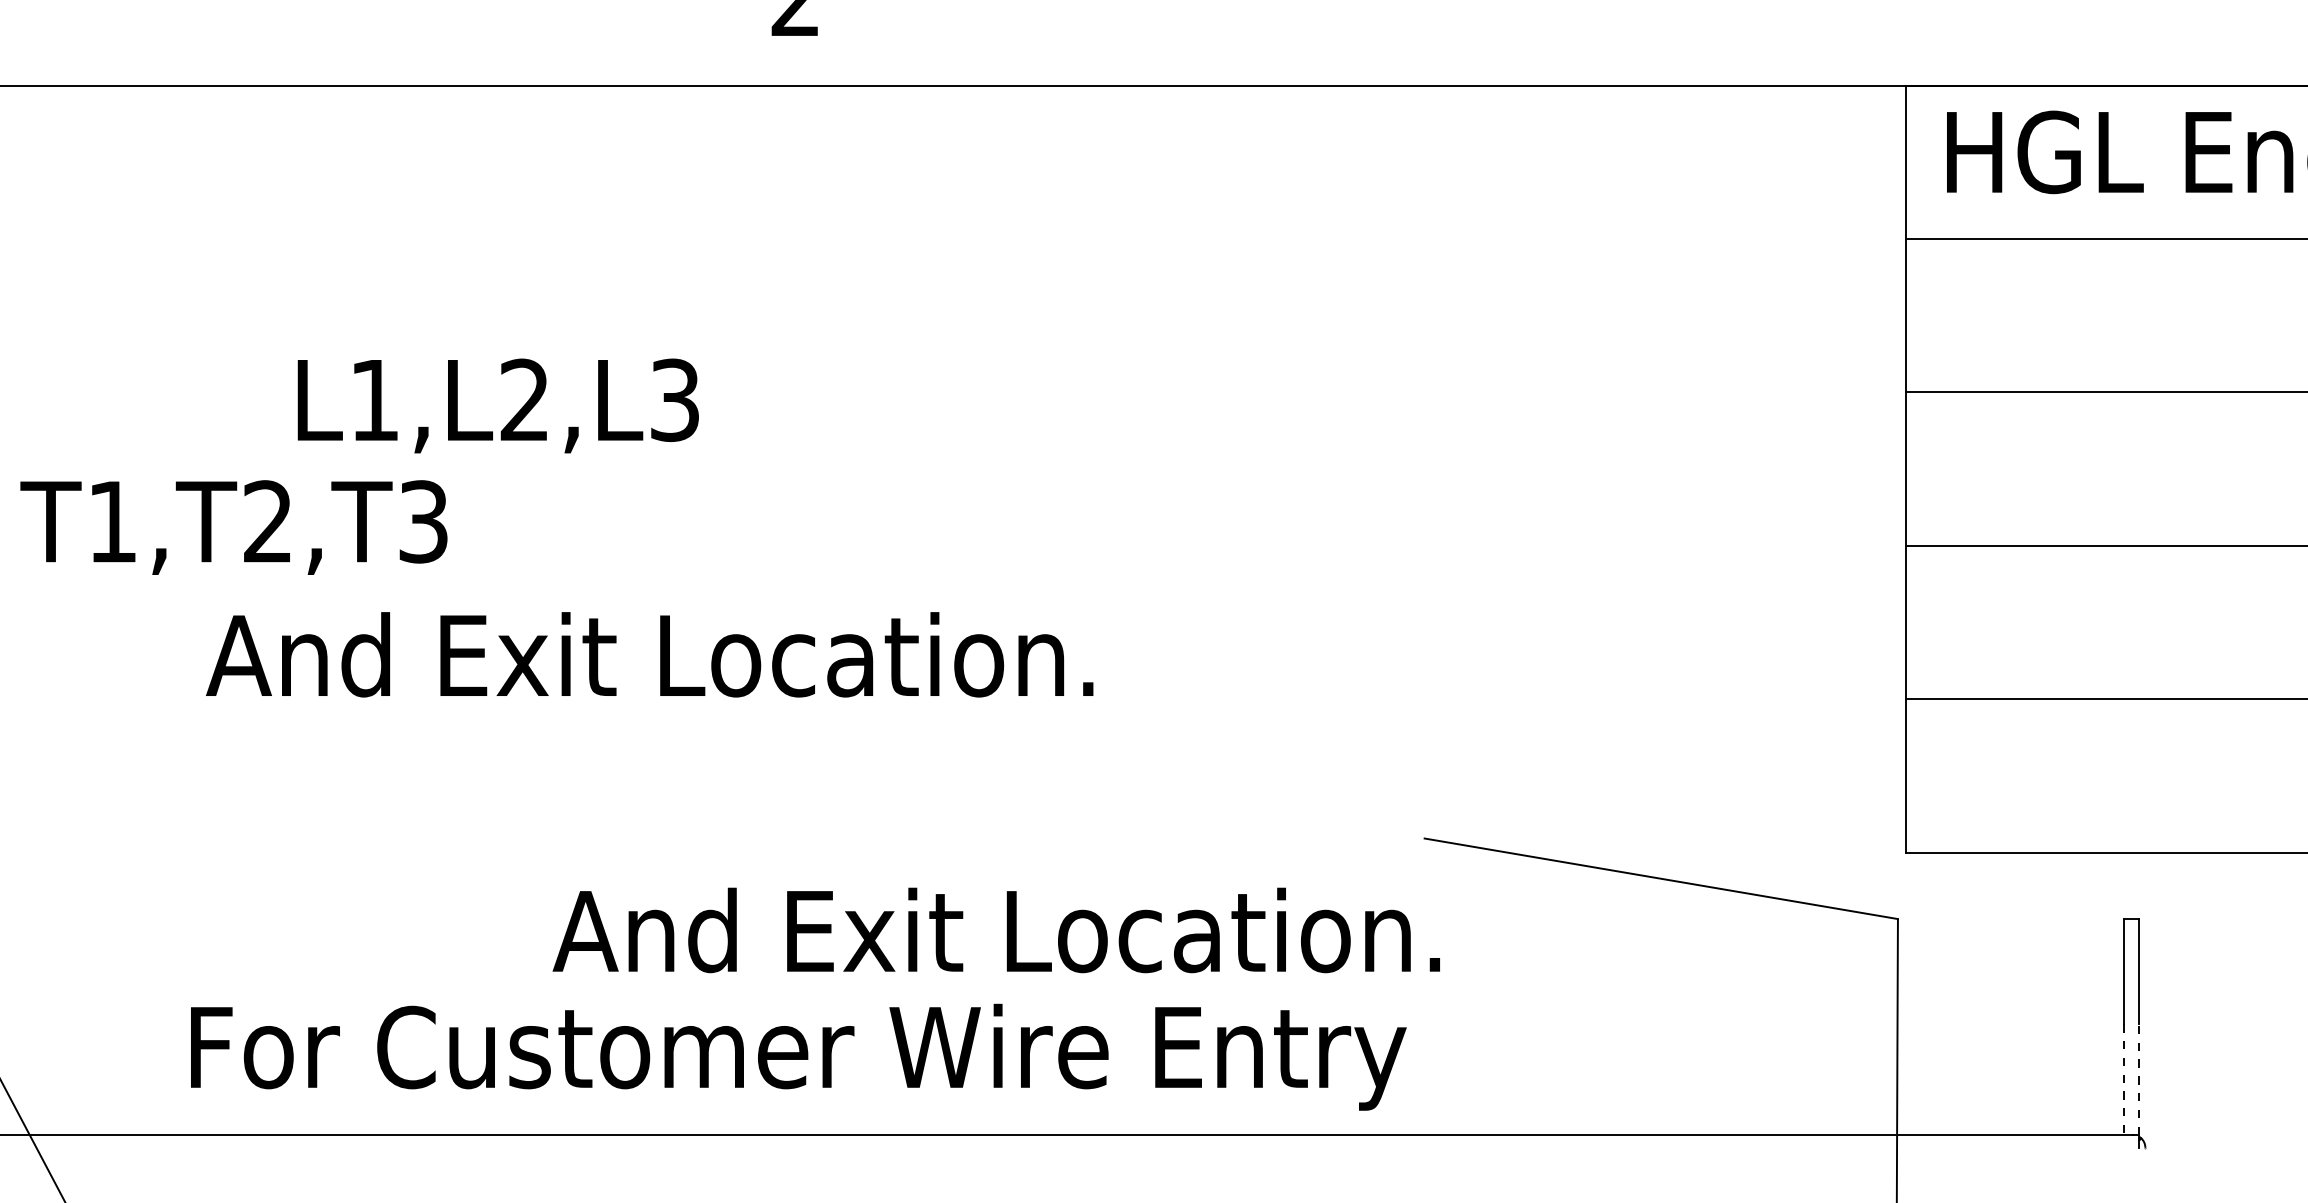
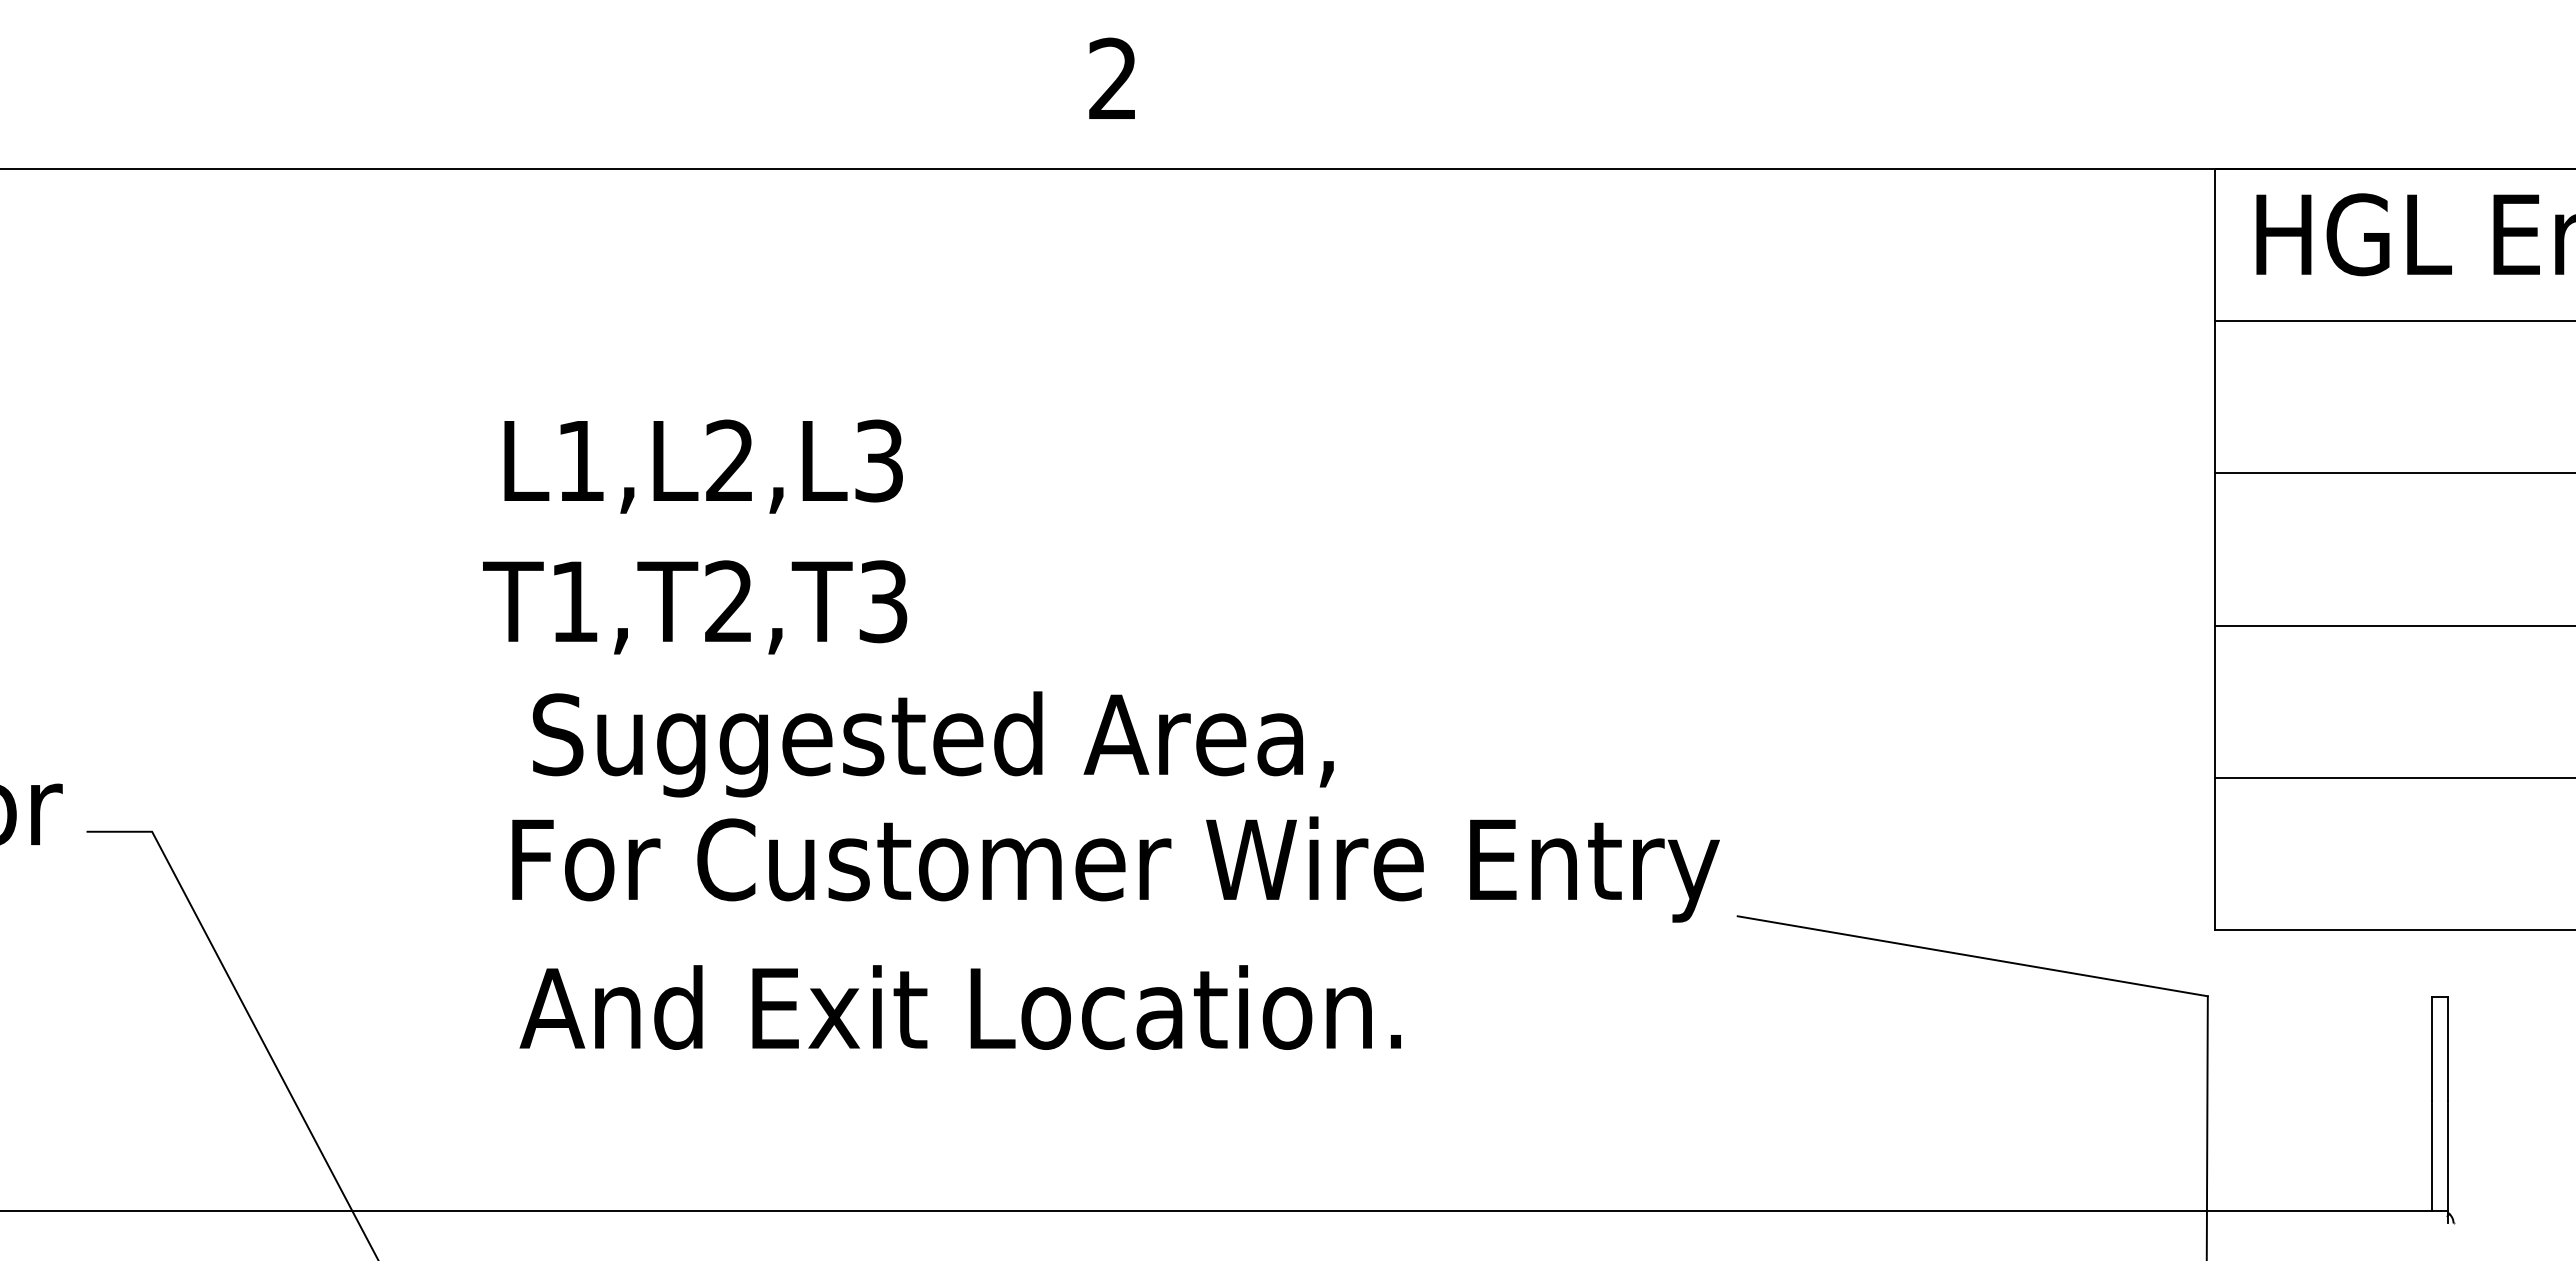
text: (498, 405) -> (703, 466), moved
text: (234, 527) -> (695, 607), moved
text: (649, 665) -> (967, 744), And Exit Location. -> Suggested Area,
text: (995, 930) -> (959, 1007), moved
text: (798, 1057) -> (1115, 869), moved
line: (2139, 1079) -> (2447, 1155), dashed -> solid
line: (2123, 1080) -> (2431, 1156), dashed -> solid

